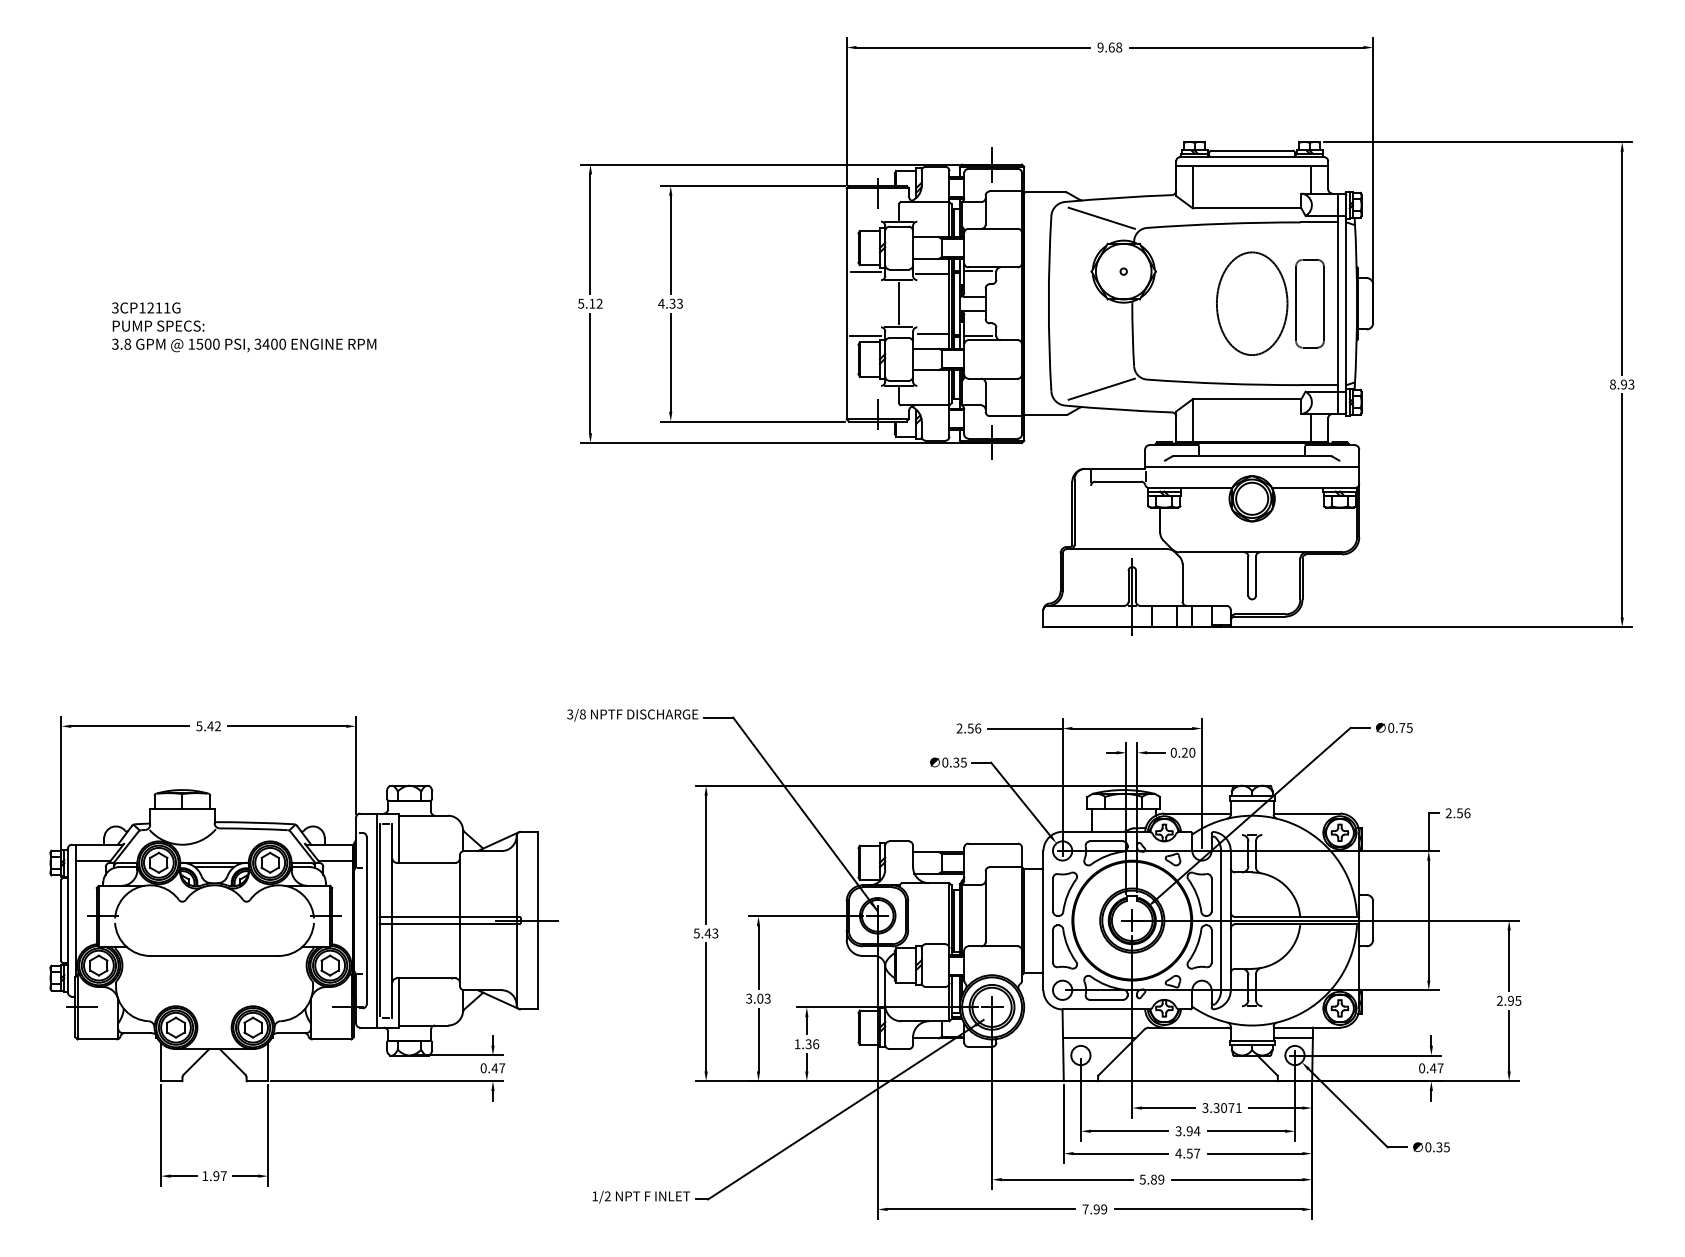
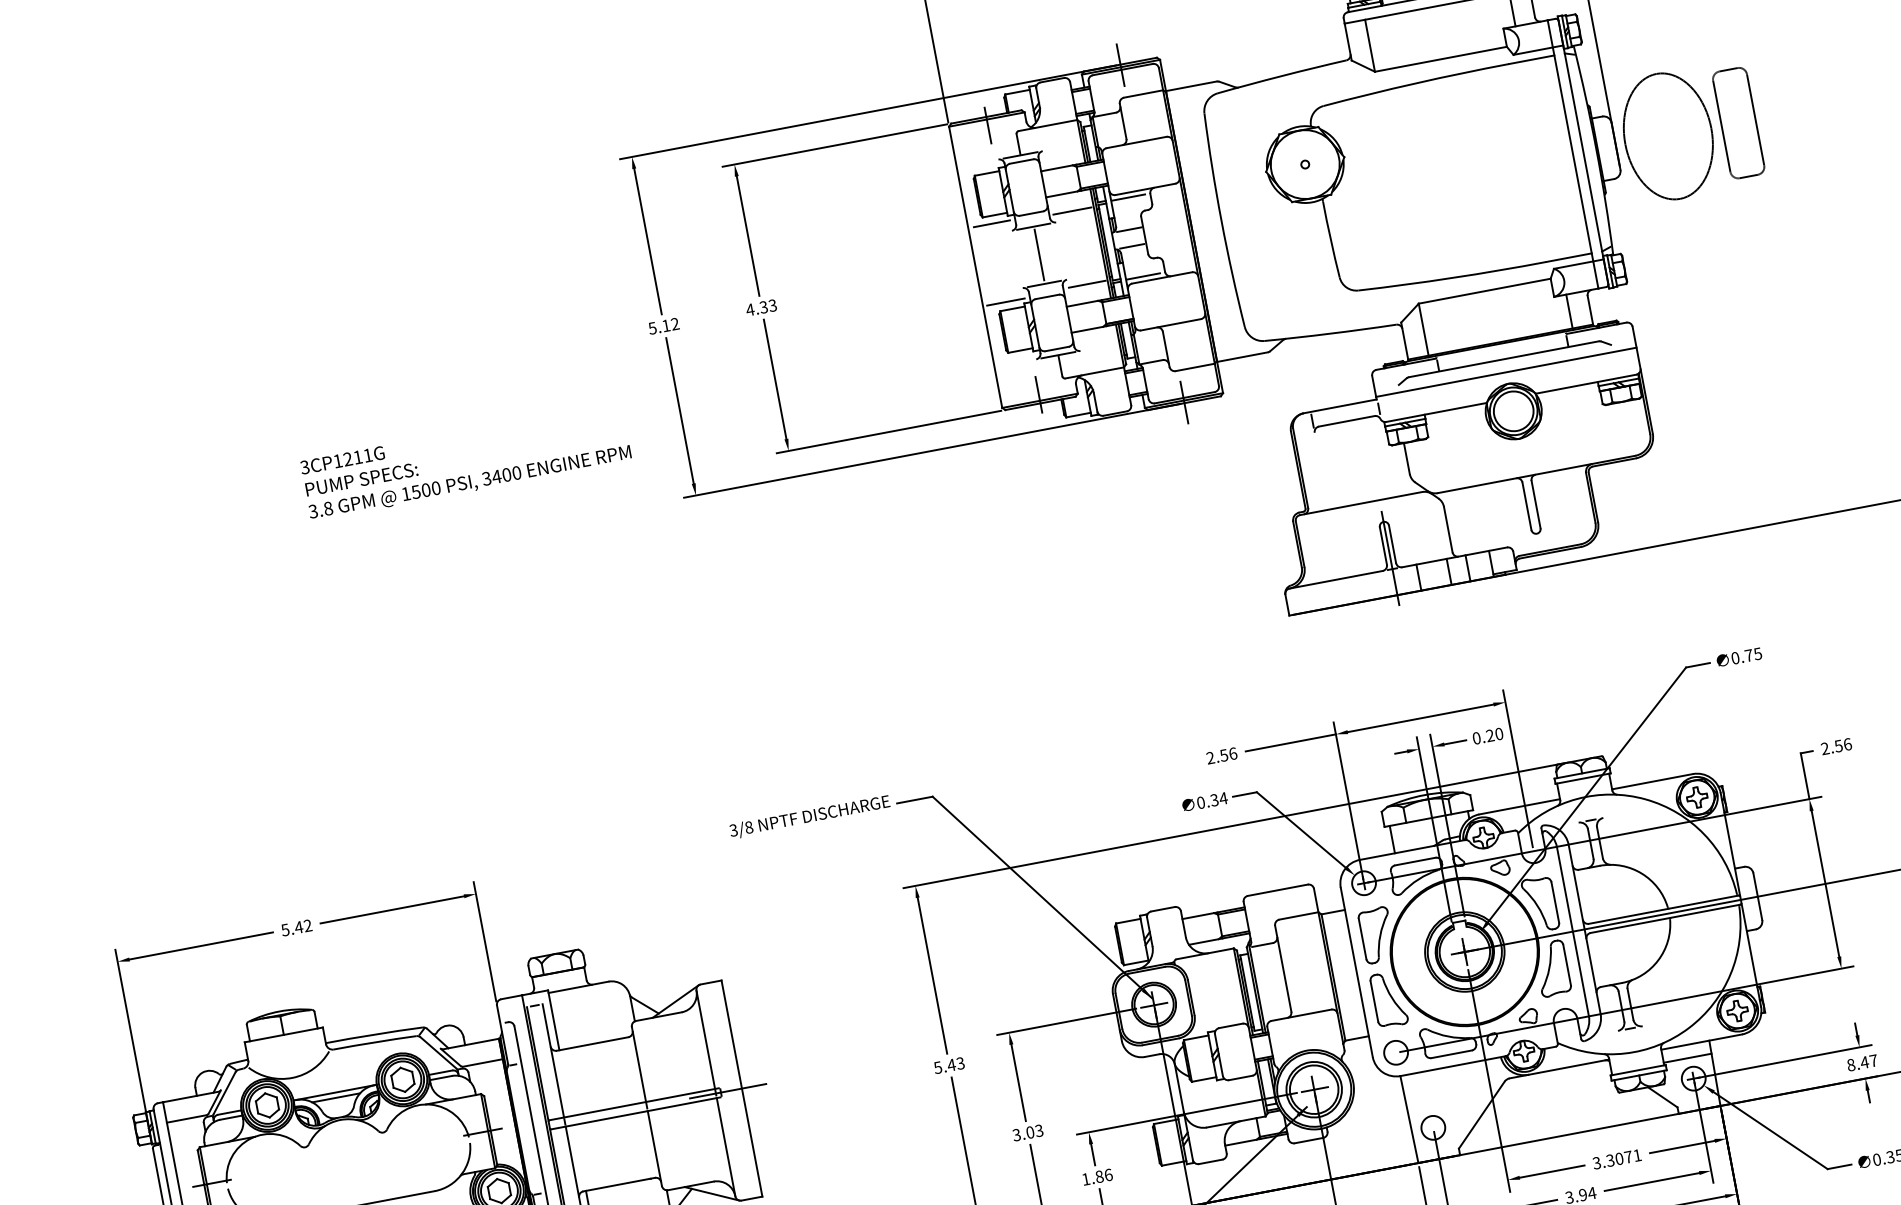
line: (1101, 217) -> (1265, 103), removed
part: (1270, 303) -> (1690, 131), moved
text: (244, 327) -> (466, 461), moved
line: (1101, 388) -> (1305, 311), removed
text: (963, 762) -> (1223, 798), 0.35 -> 0.34
line: (1099, 1038) -> (1452, 1102), removed
text: (808, 1044) -> (1099, 1177), 1.36 -> 1.86
text: (1422, 1068) -> (1851, 1065), 0.47 -> 8.47

